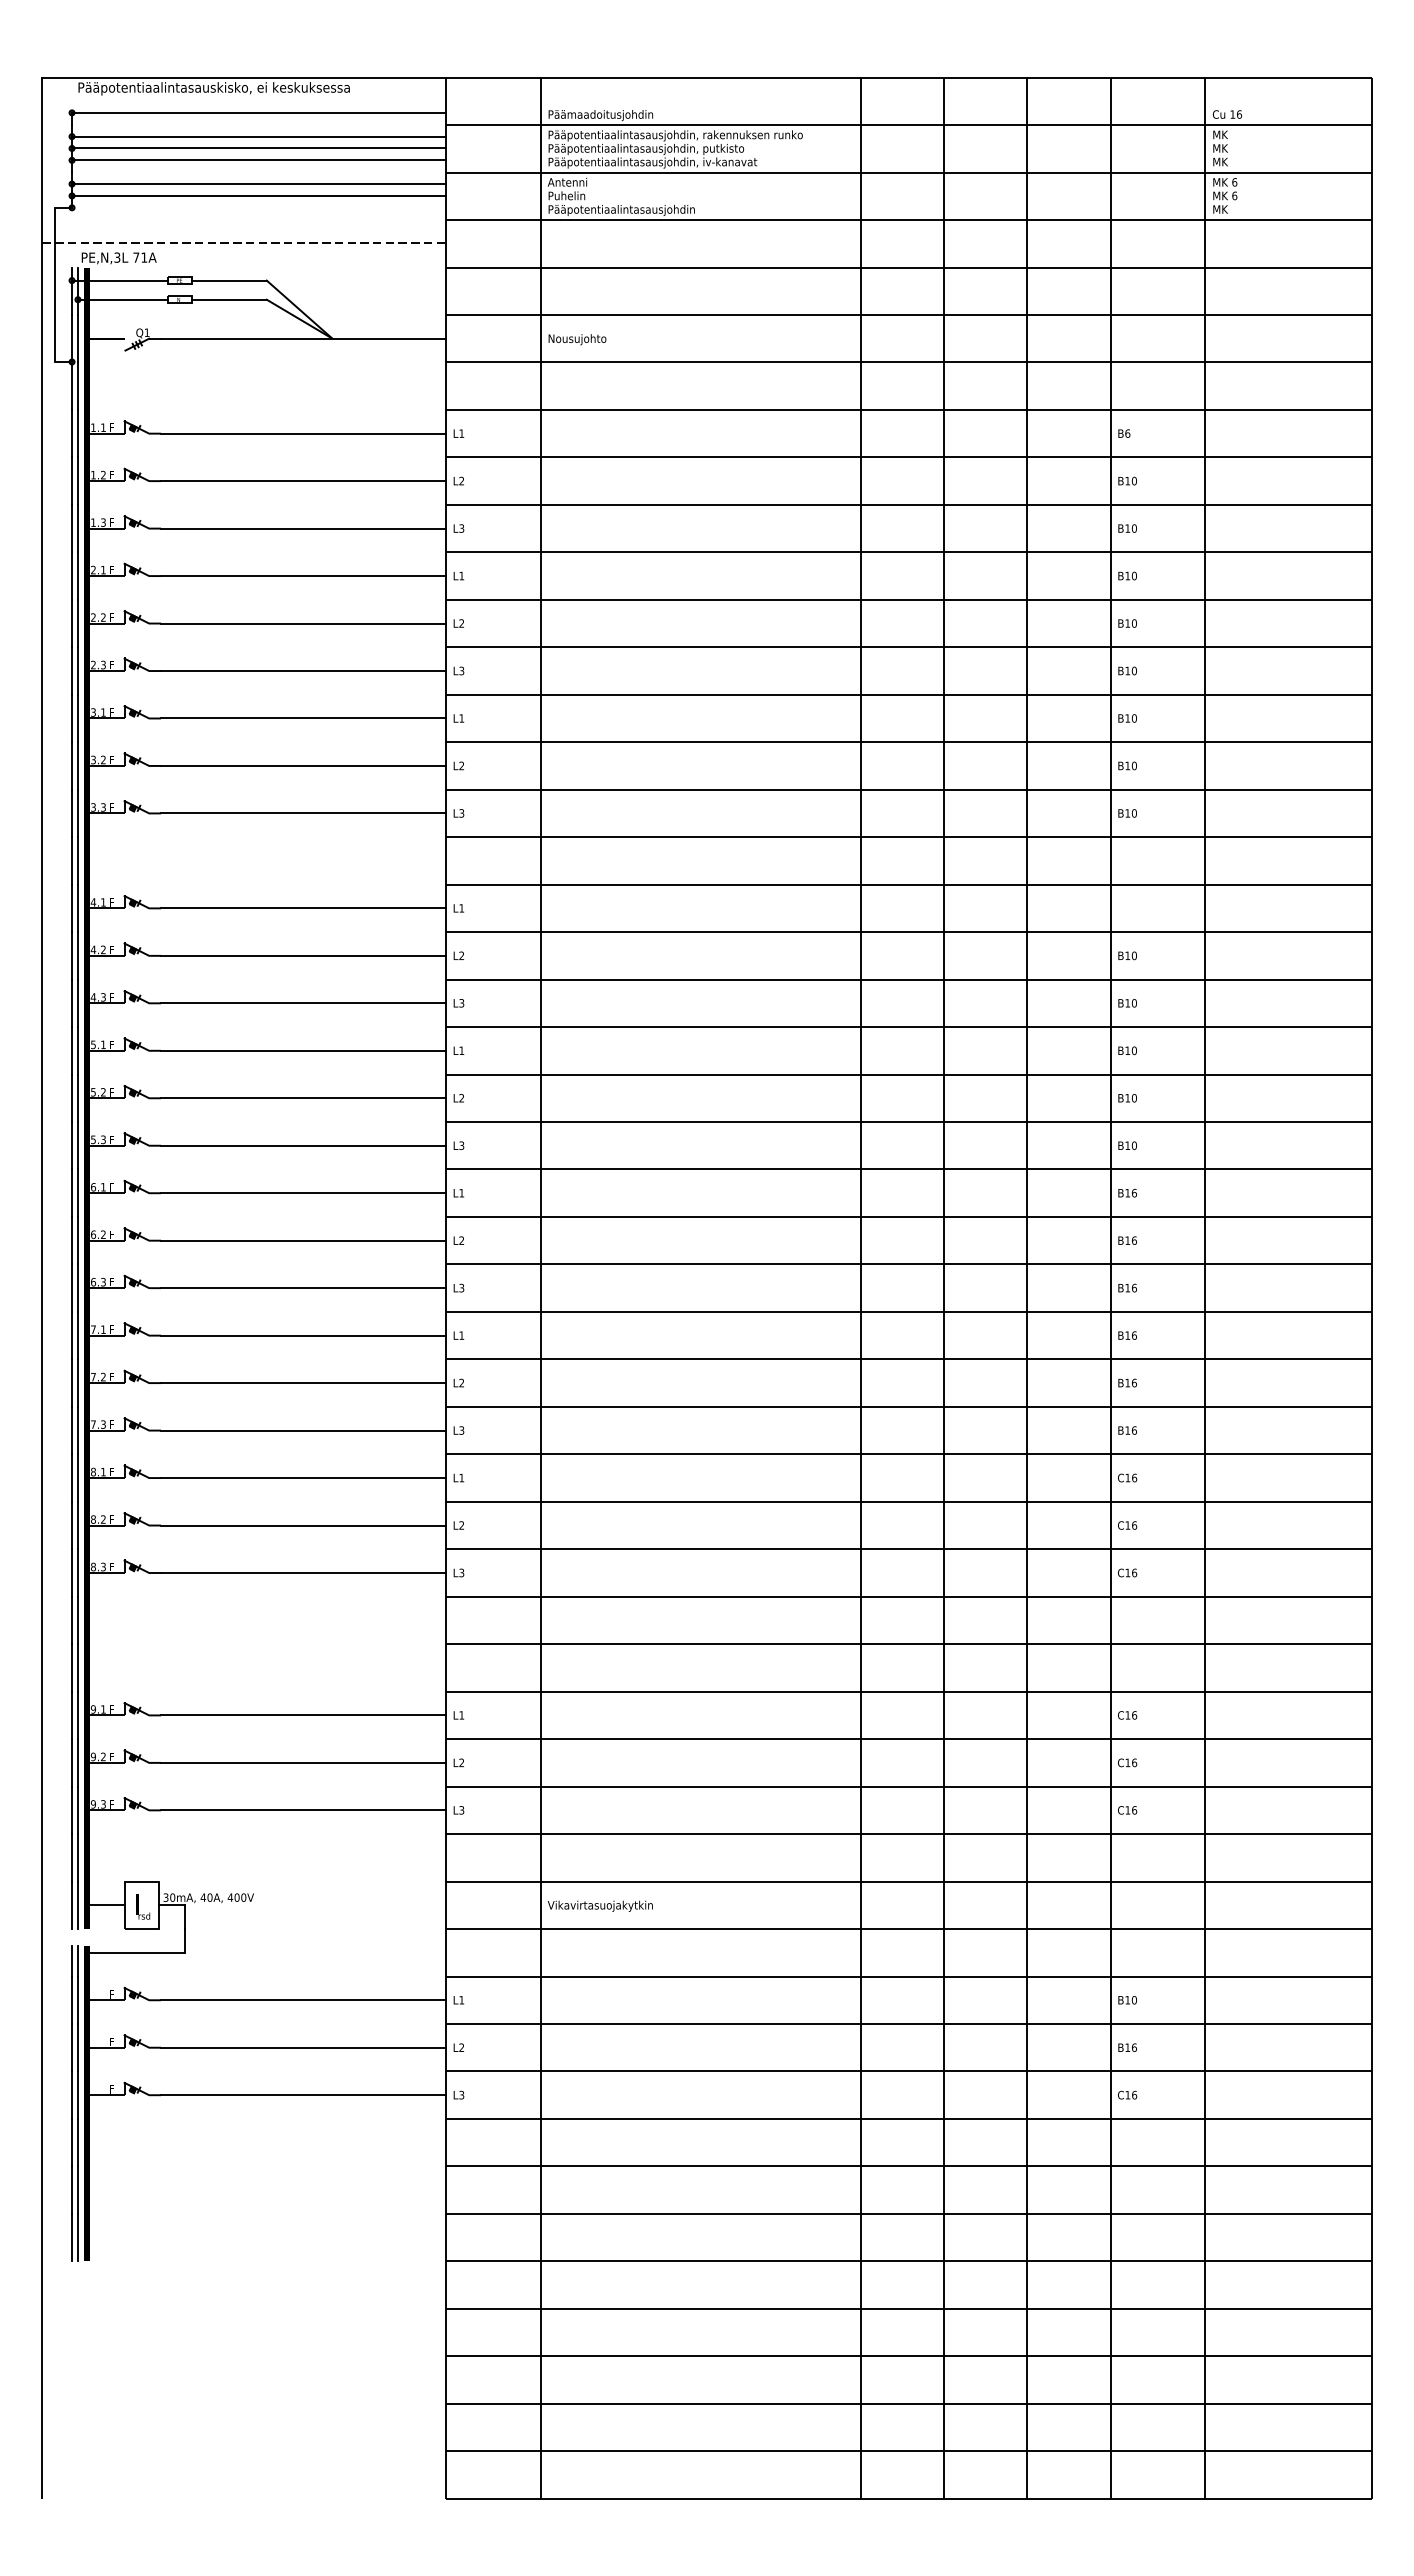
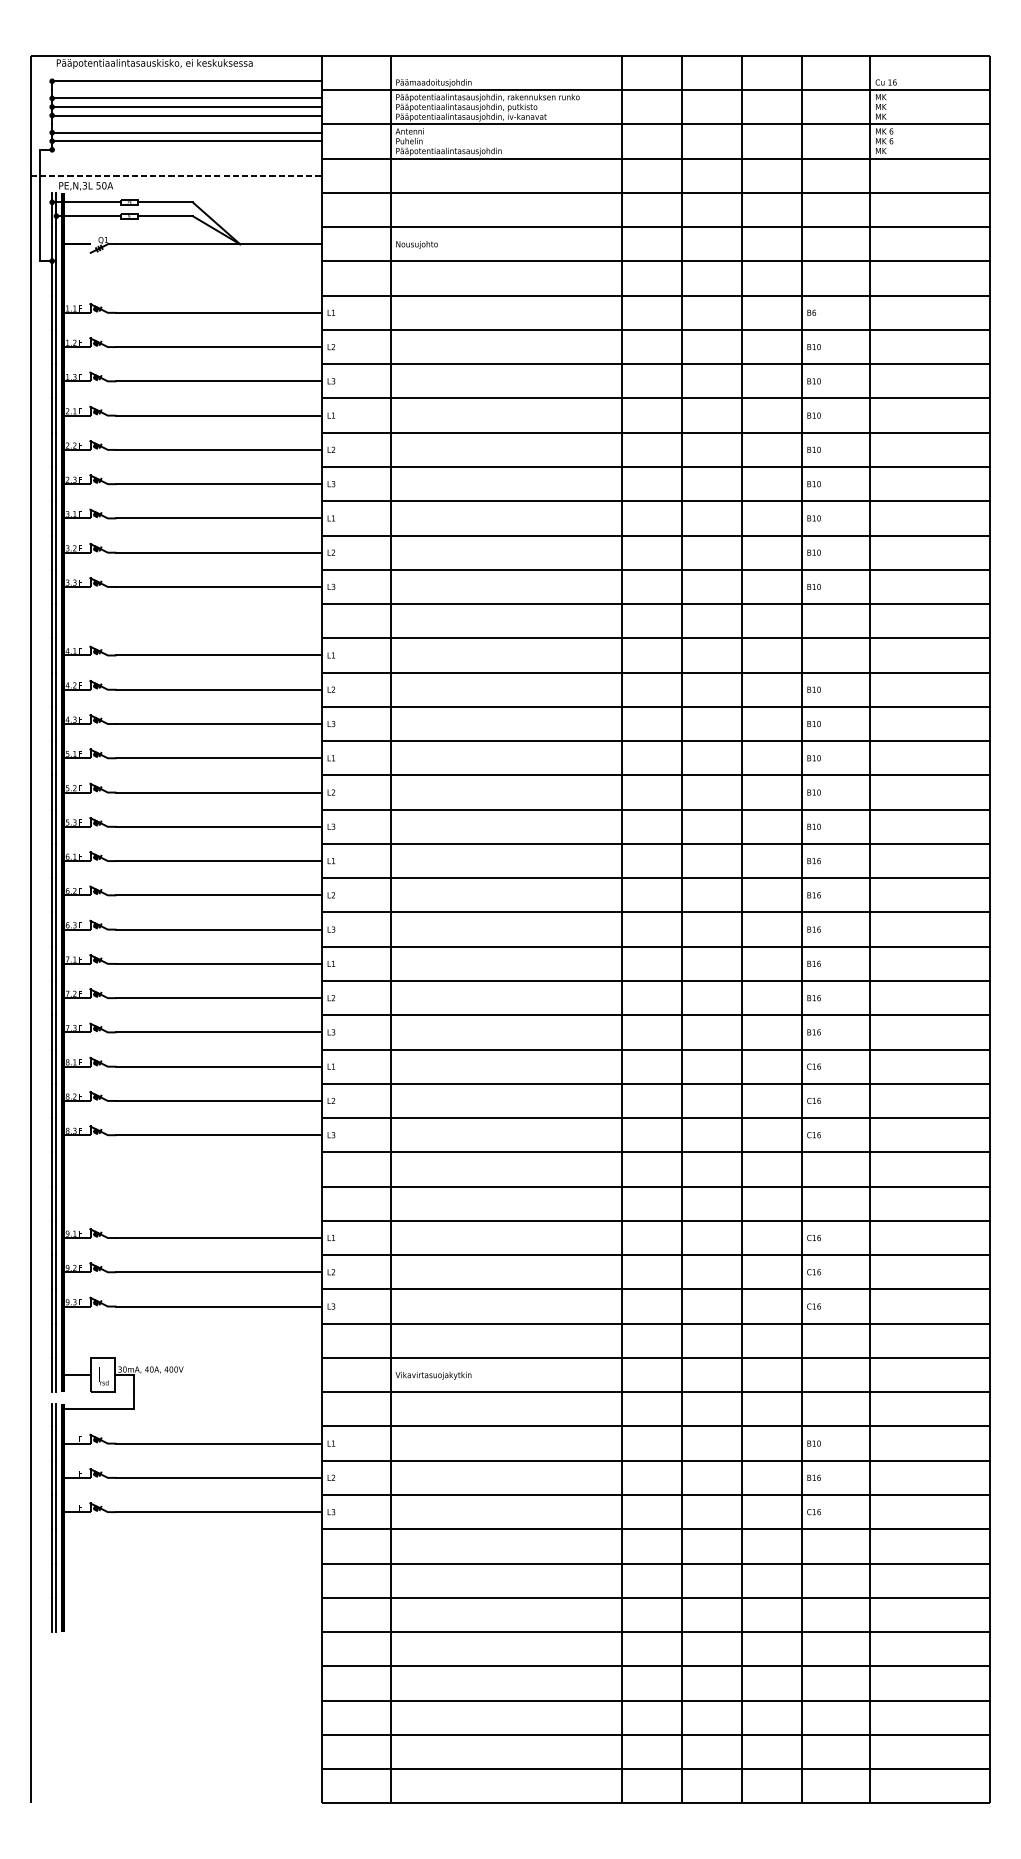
text: (140, 257) -> (101, 185), 71A -> 50A

